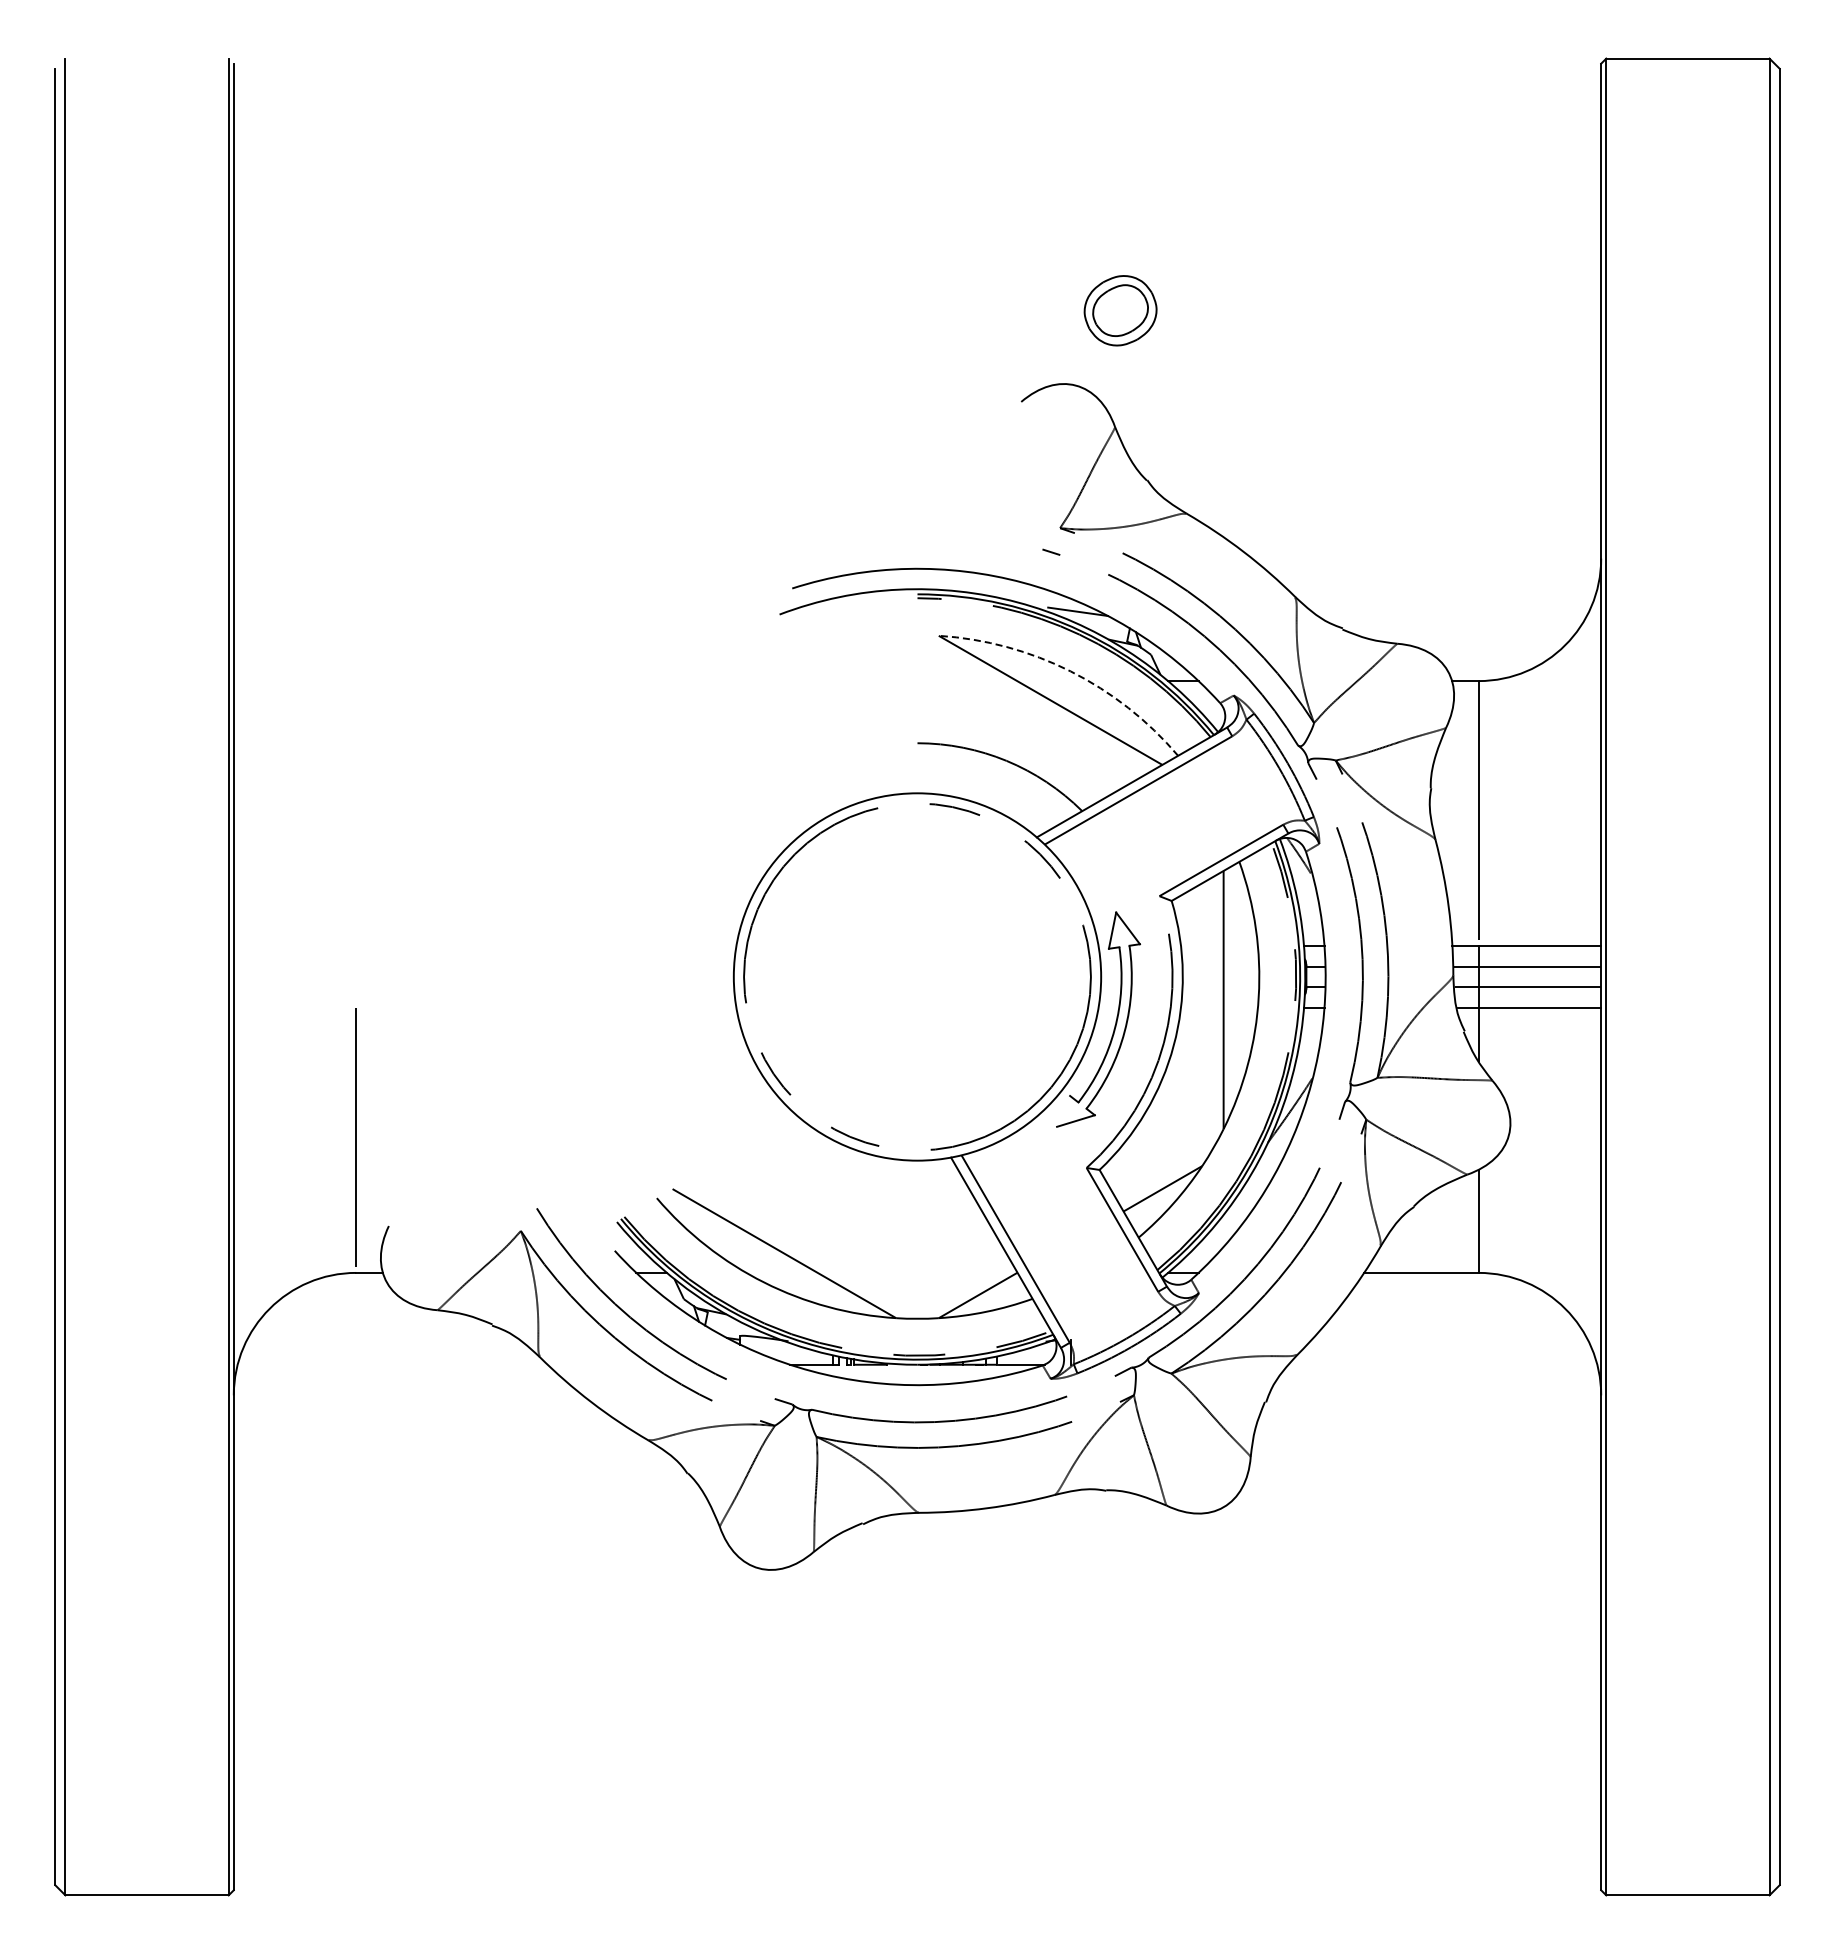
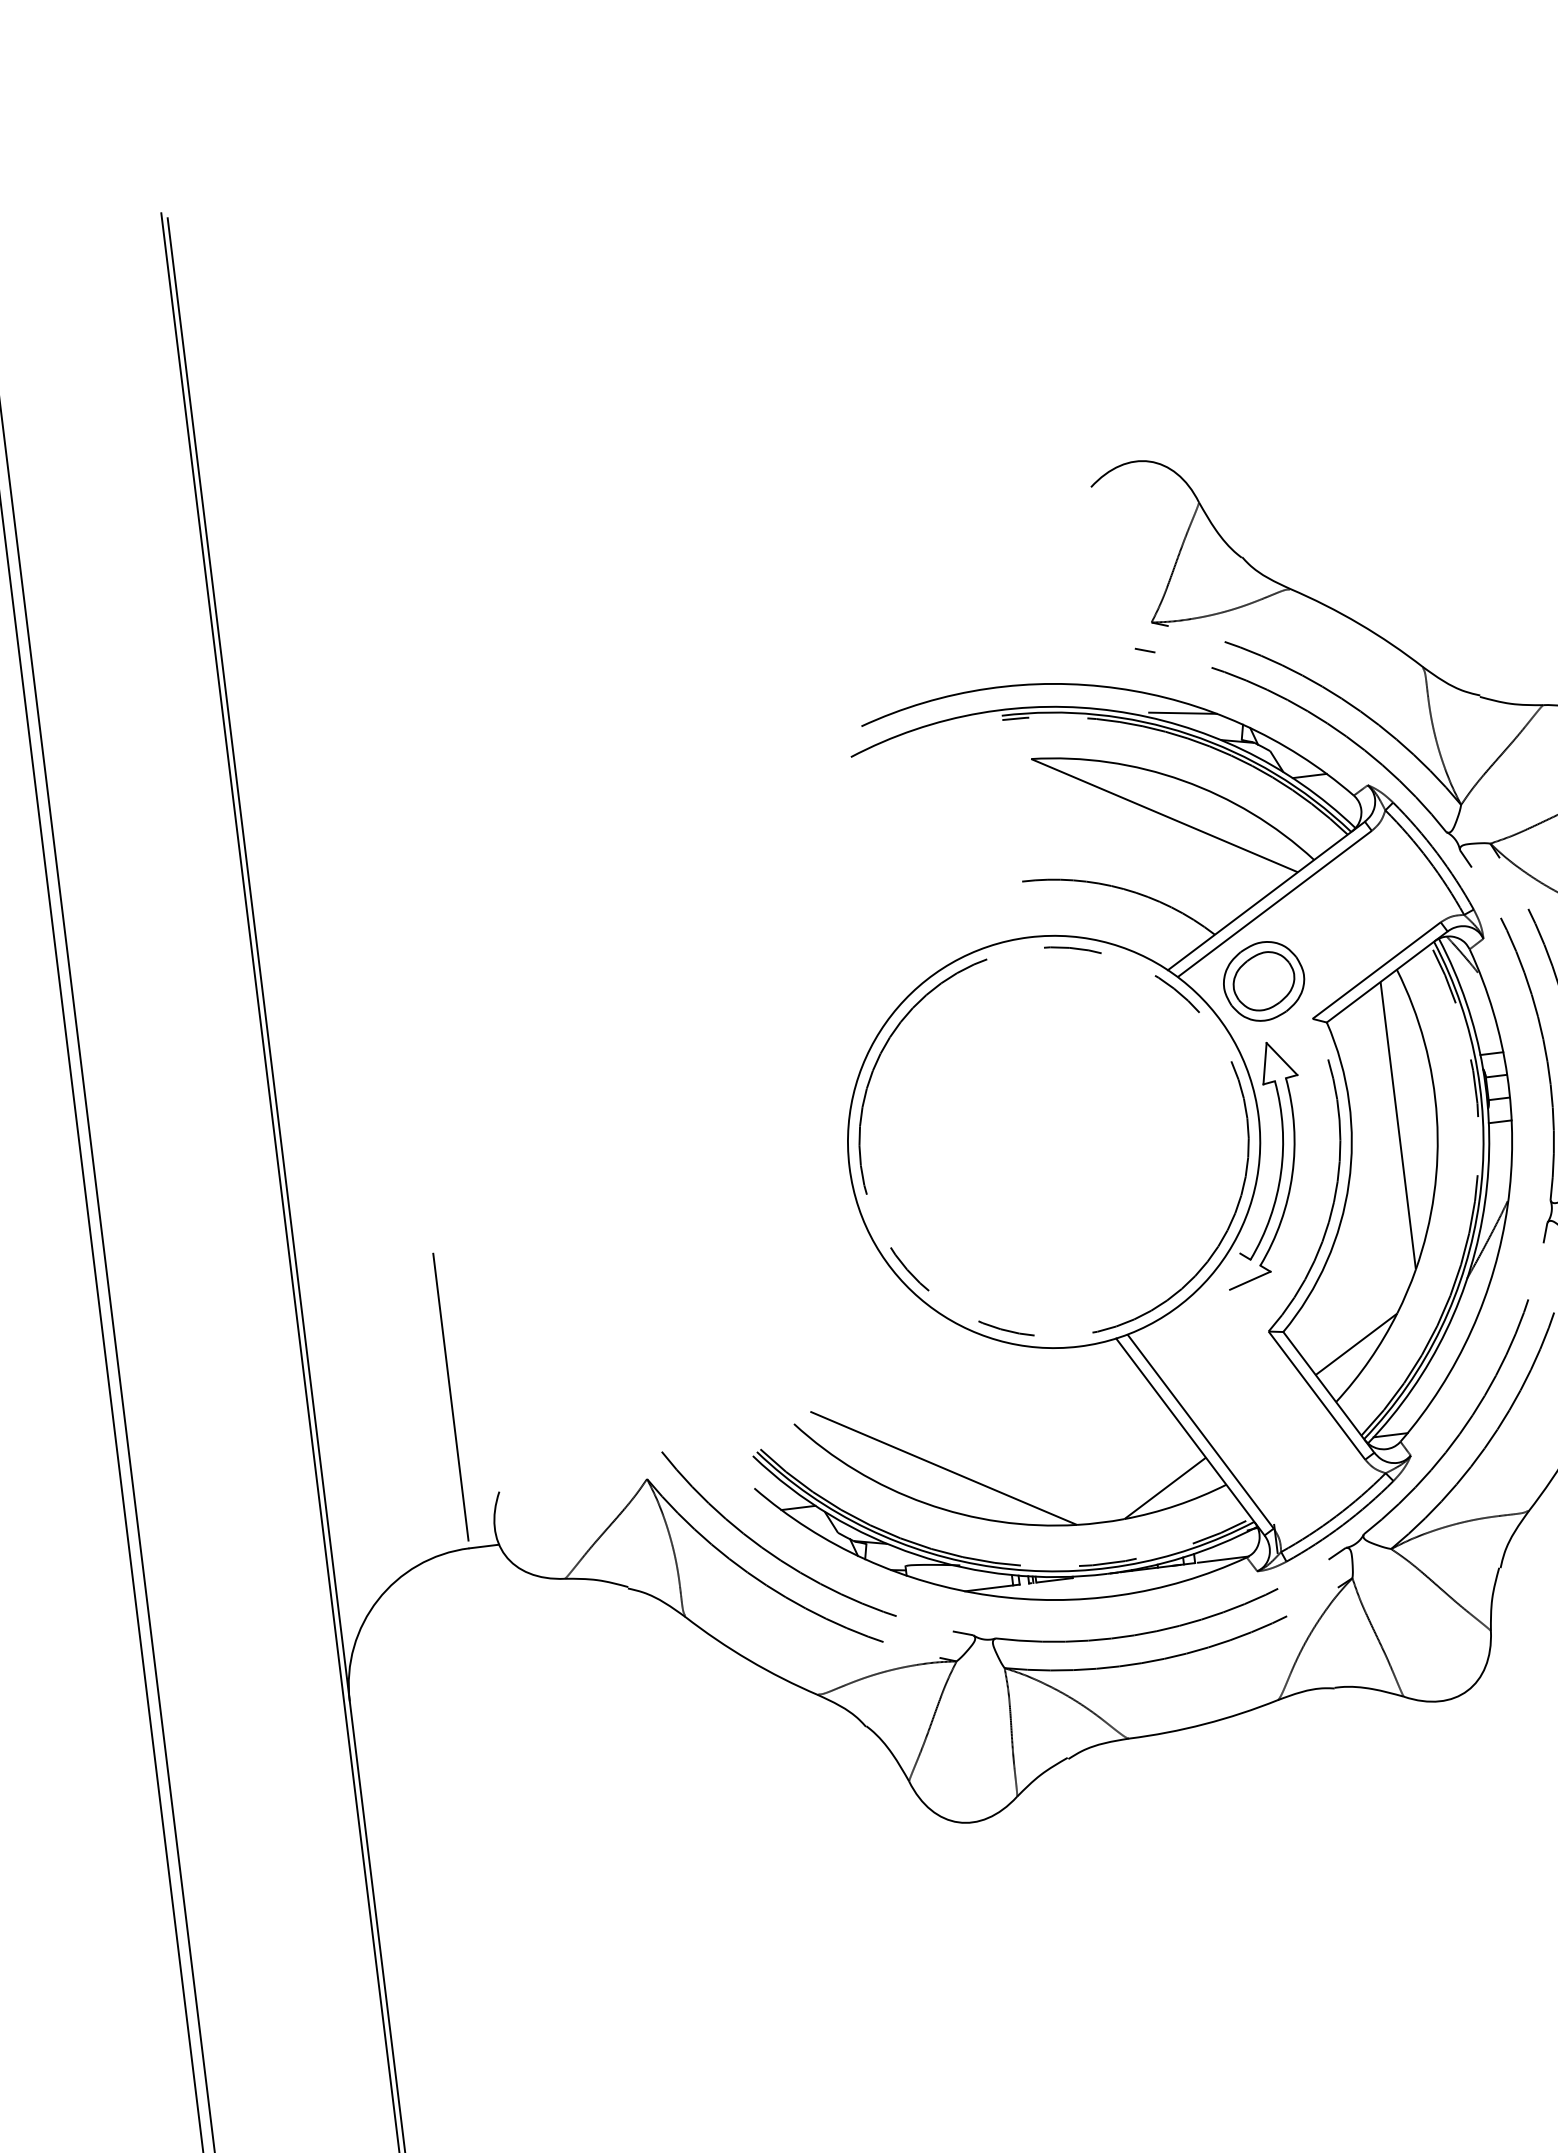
part: (1120, 310) -> (1263, 981), moved
arc: (1070, 671) -> (1182, 780), dashed -> solid

